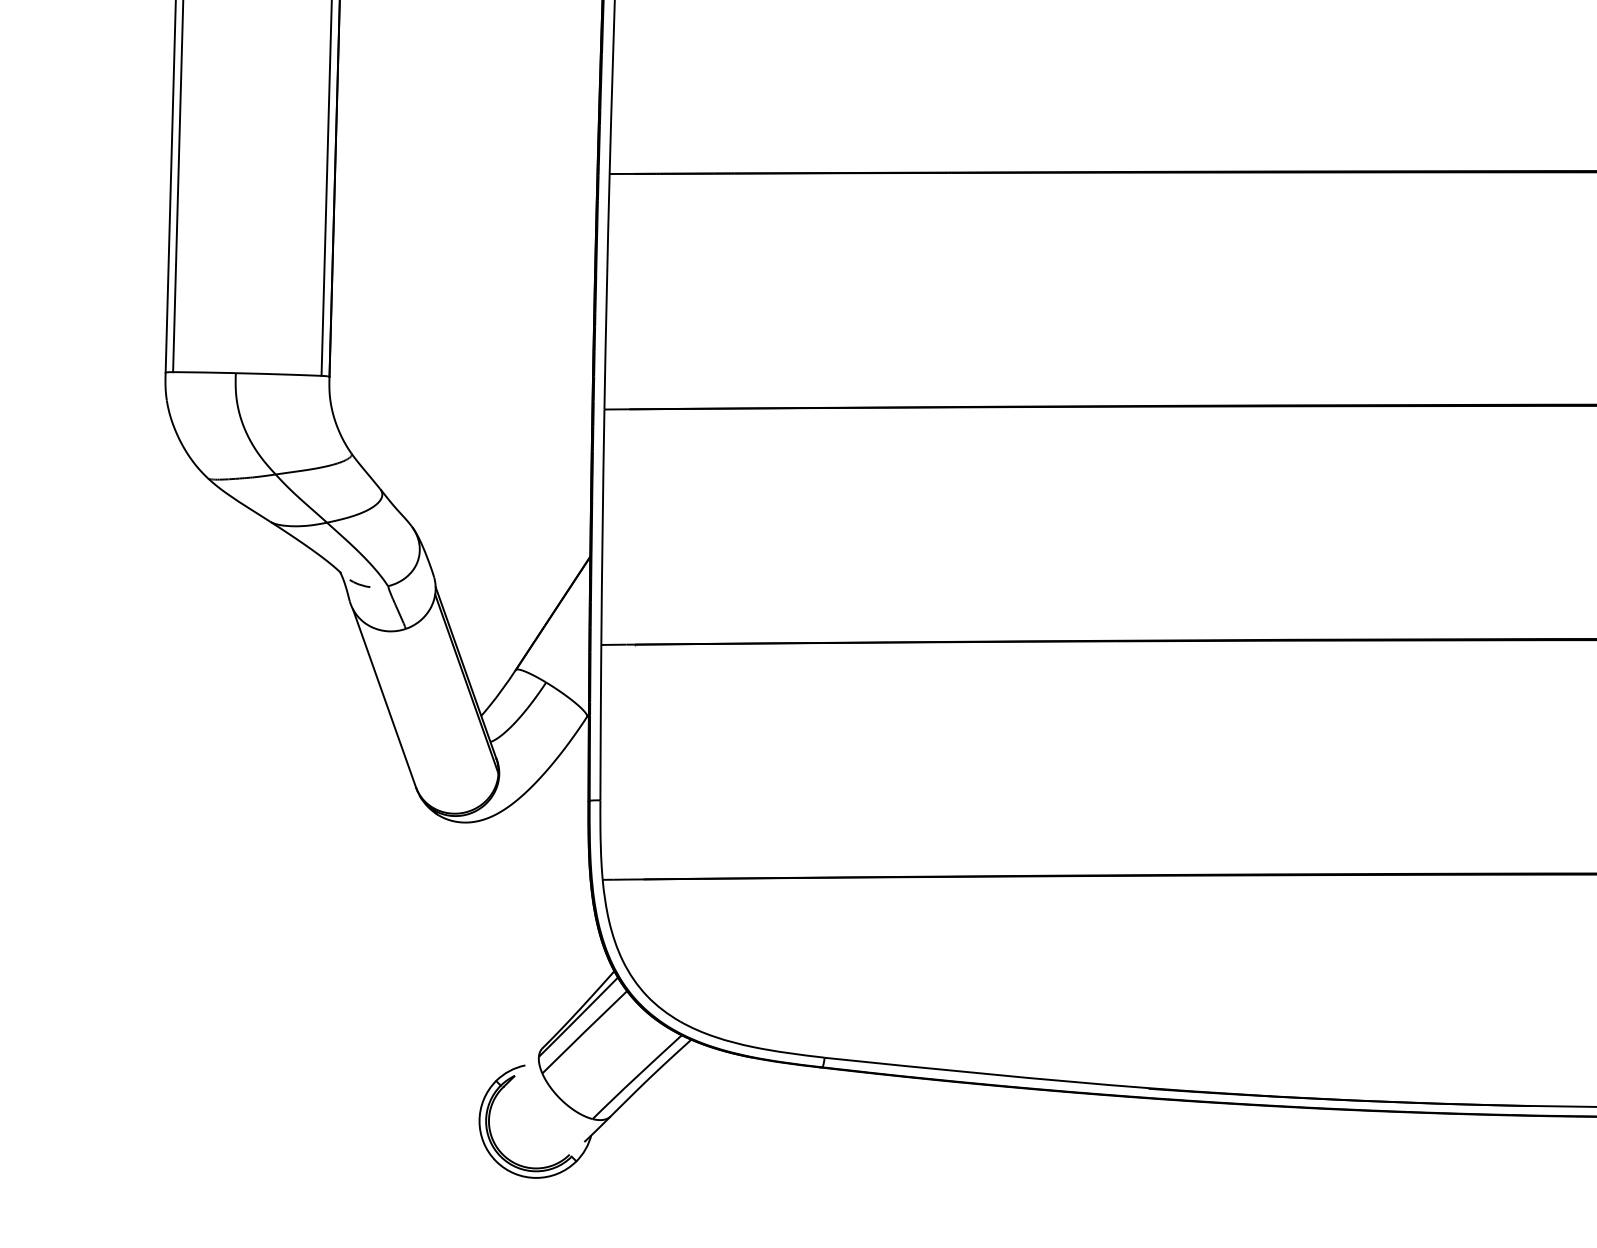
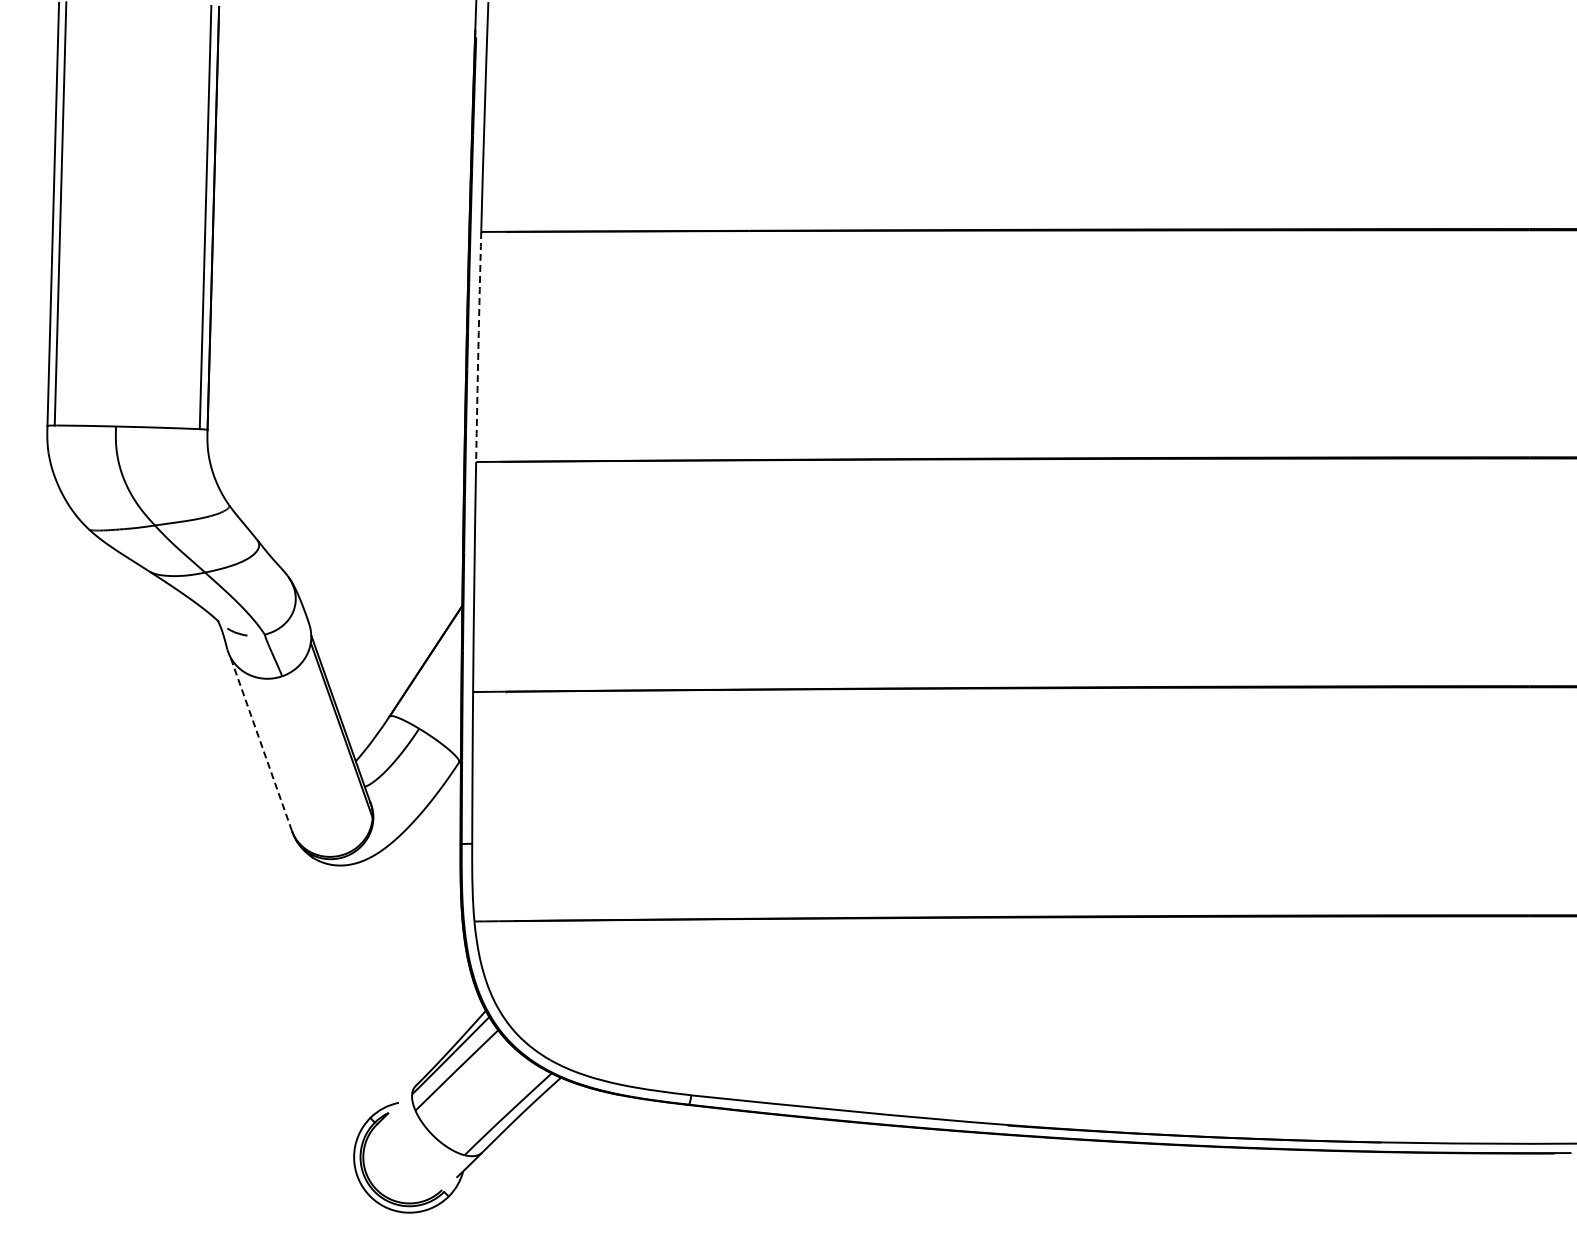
arc: (606, 292) -> (478, 347), solid -> dashed
line: (384, 697) -> (261, 743), solid -> dashed

